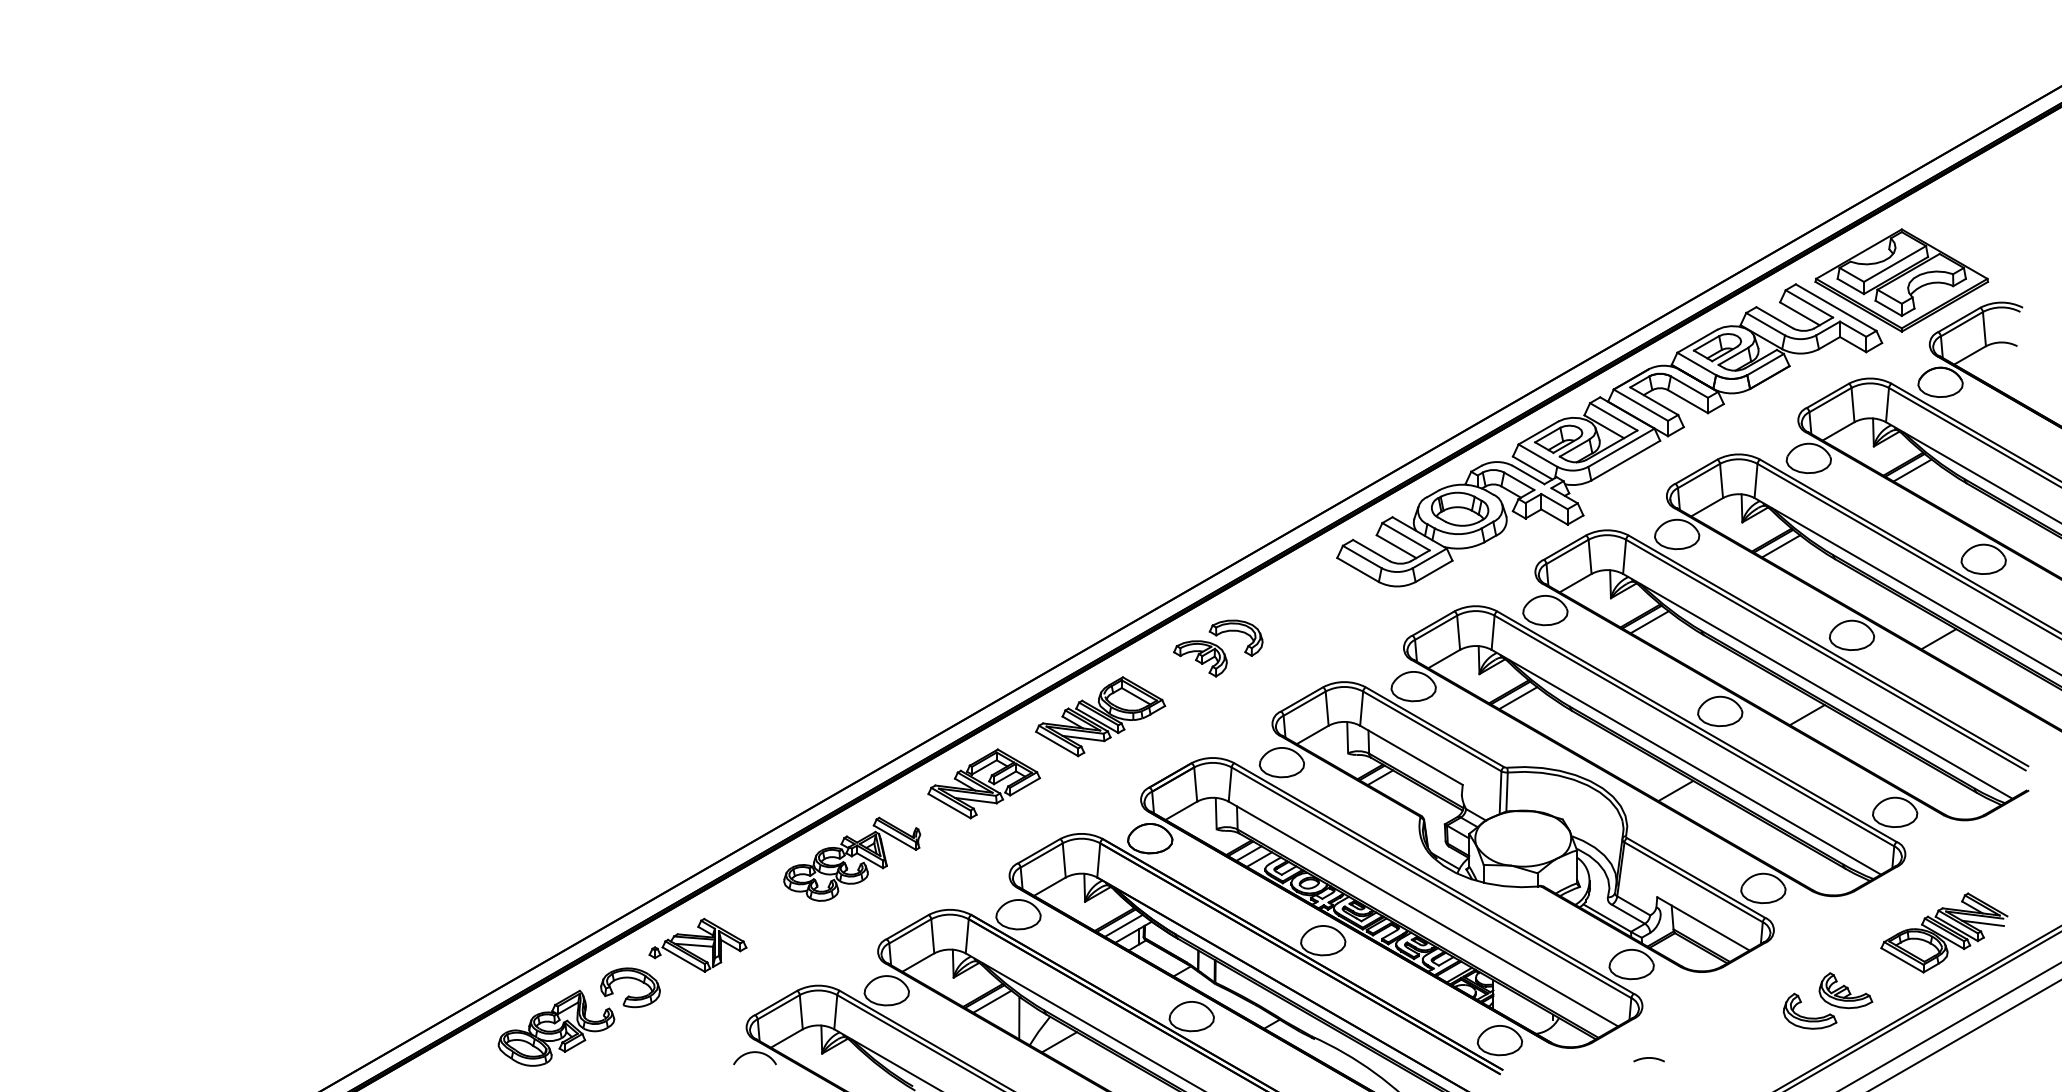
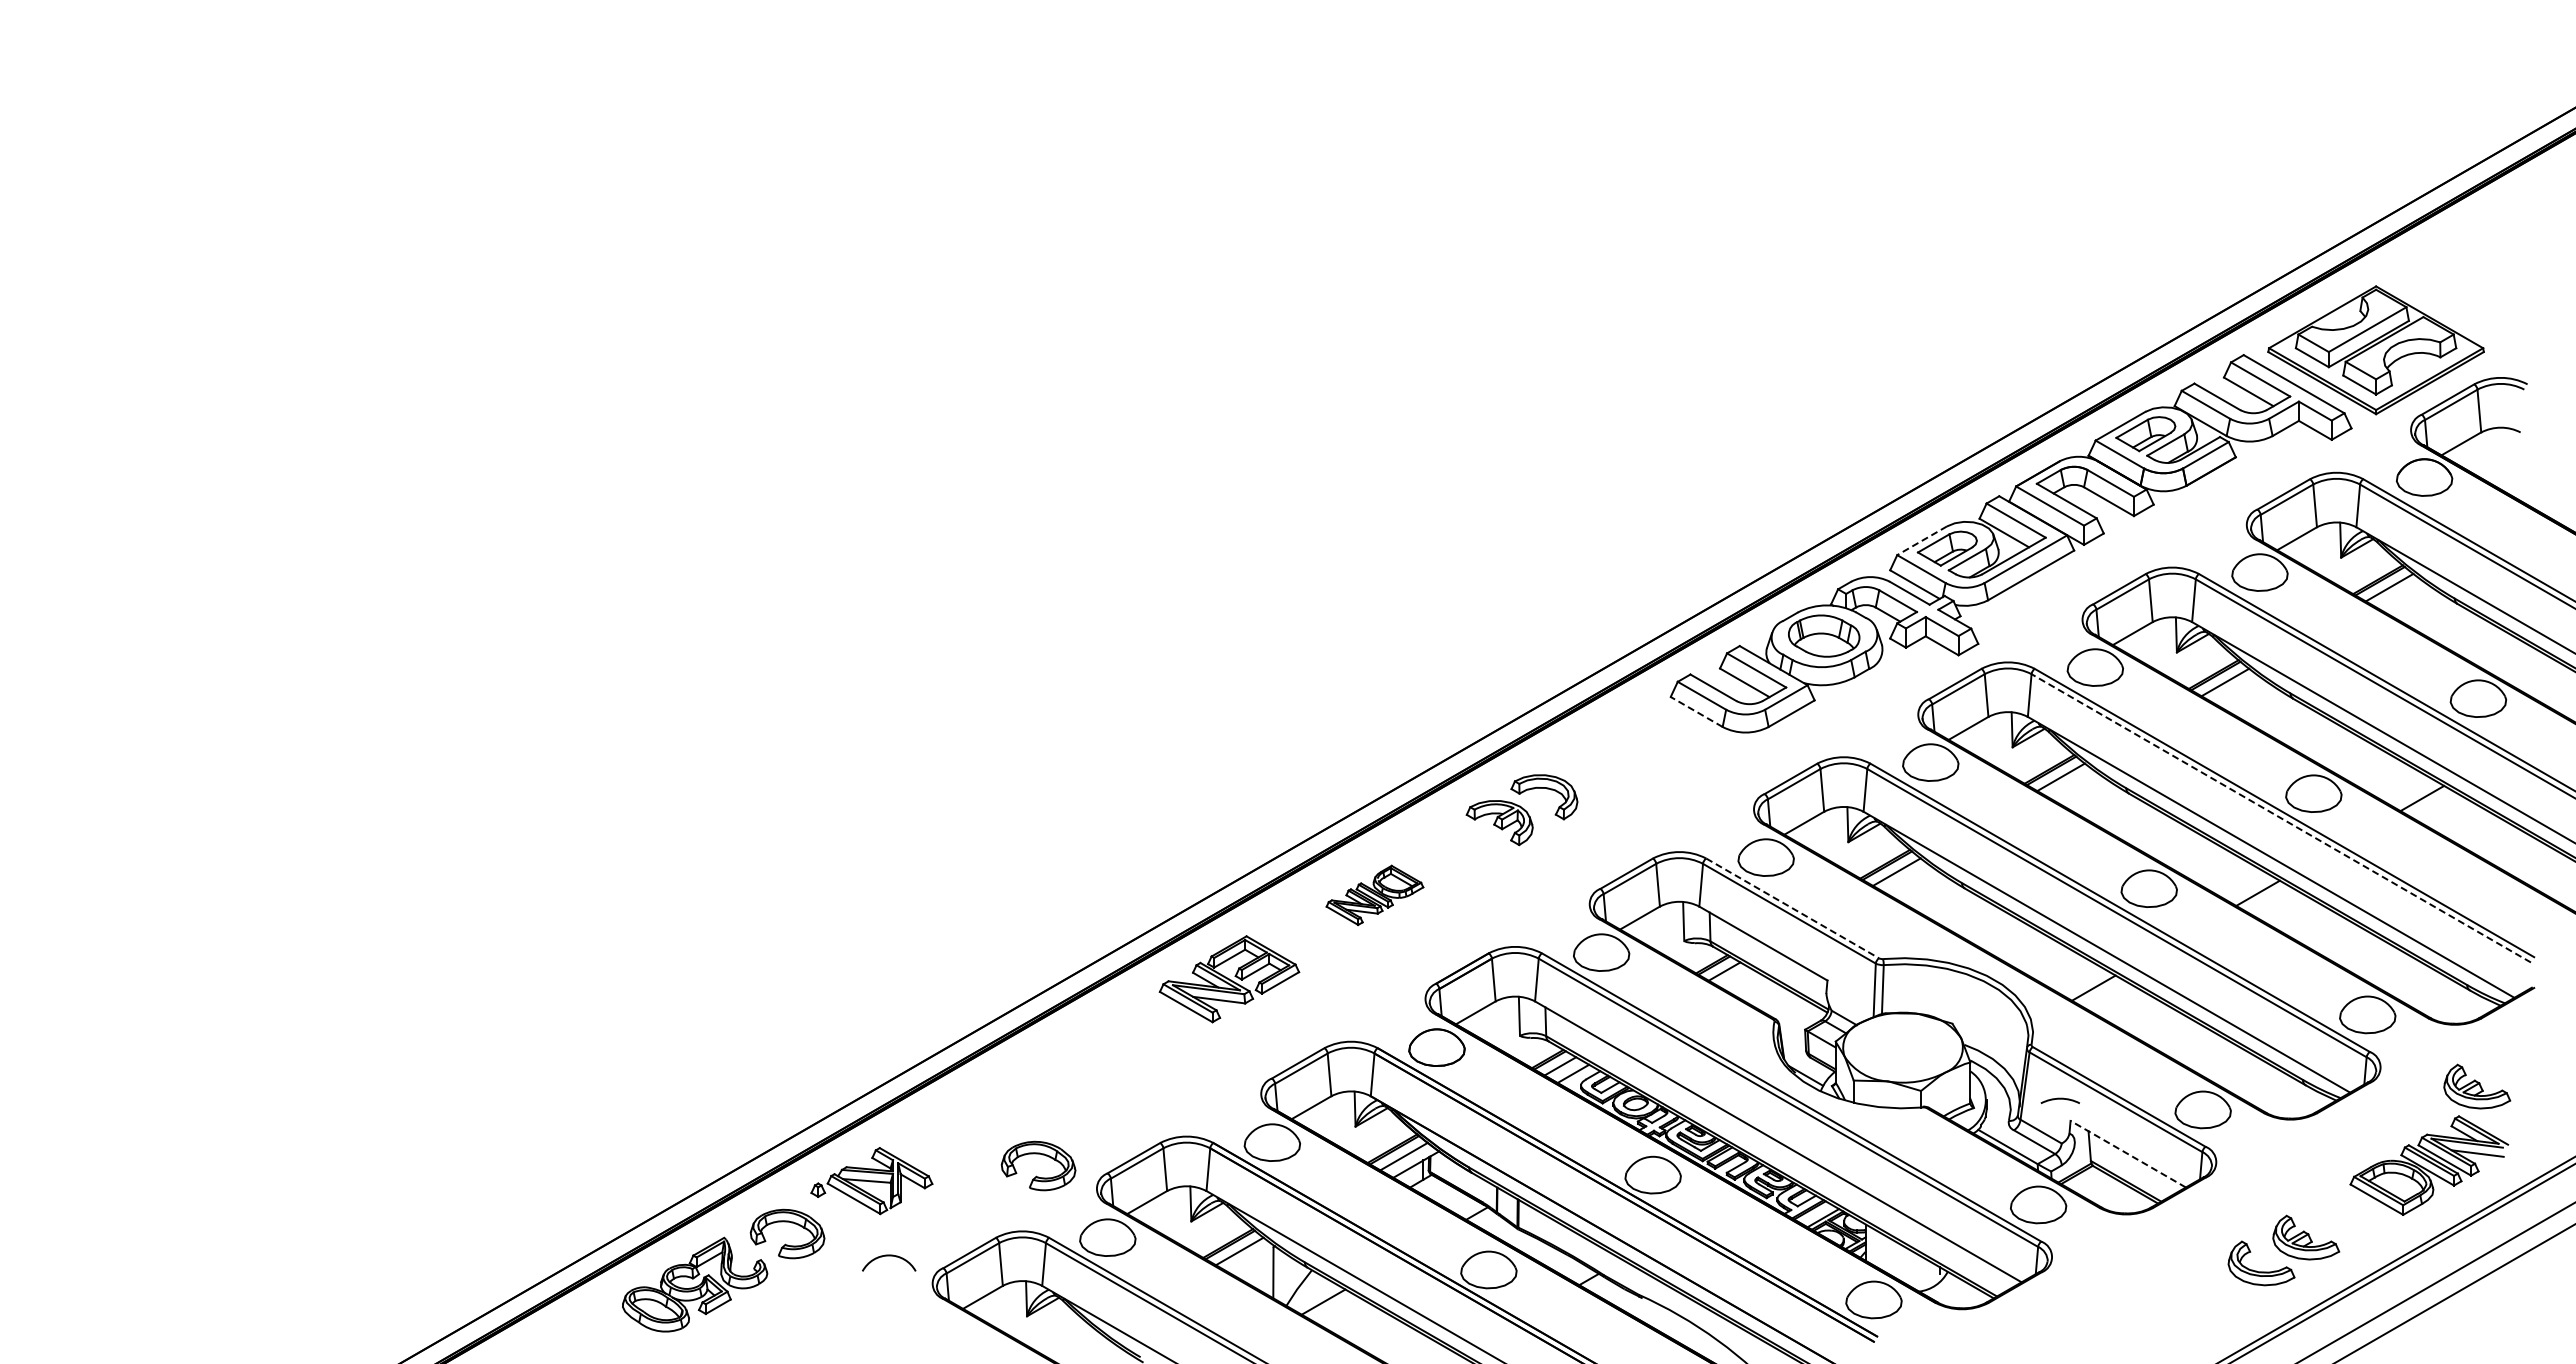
line: (1538, 432) -> (1922, 540), solid -> dashed
line: (1357, 569) -> (1696, 711), solid -> dashed
line: (1825, 655) -> (2280, 818), solid -> dashed
part: (1100, 716) -> (1374, 895), size x0.6
line: (1434, 727) -> (1792, 908), solid -> dashed
part: (852, 859) -> (1064, 1073), removed
part: (1982, 869) -> (2477, 1086), added
line: (1703, 924) -> (2128, 1154), solid -> dashed
part: (829, 940) -> (1036, 1175), added
arc: (755, 1052) -> (889, 1256), moved
arc: (1648, 1058) -> (2059, 1099), moved

